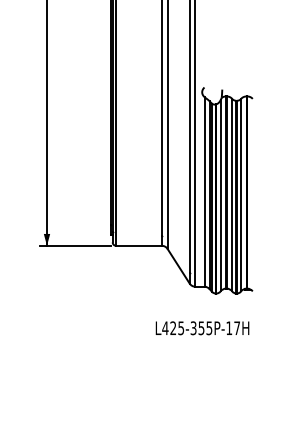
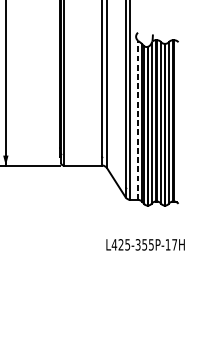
line: (204, 191) -> (138, 119), solid -> dashed
text: (202, 328) -> (145, 245), moved

